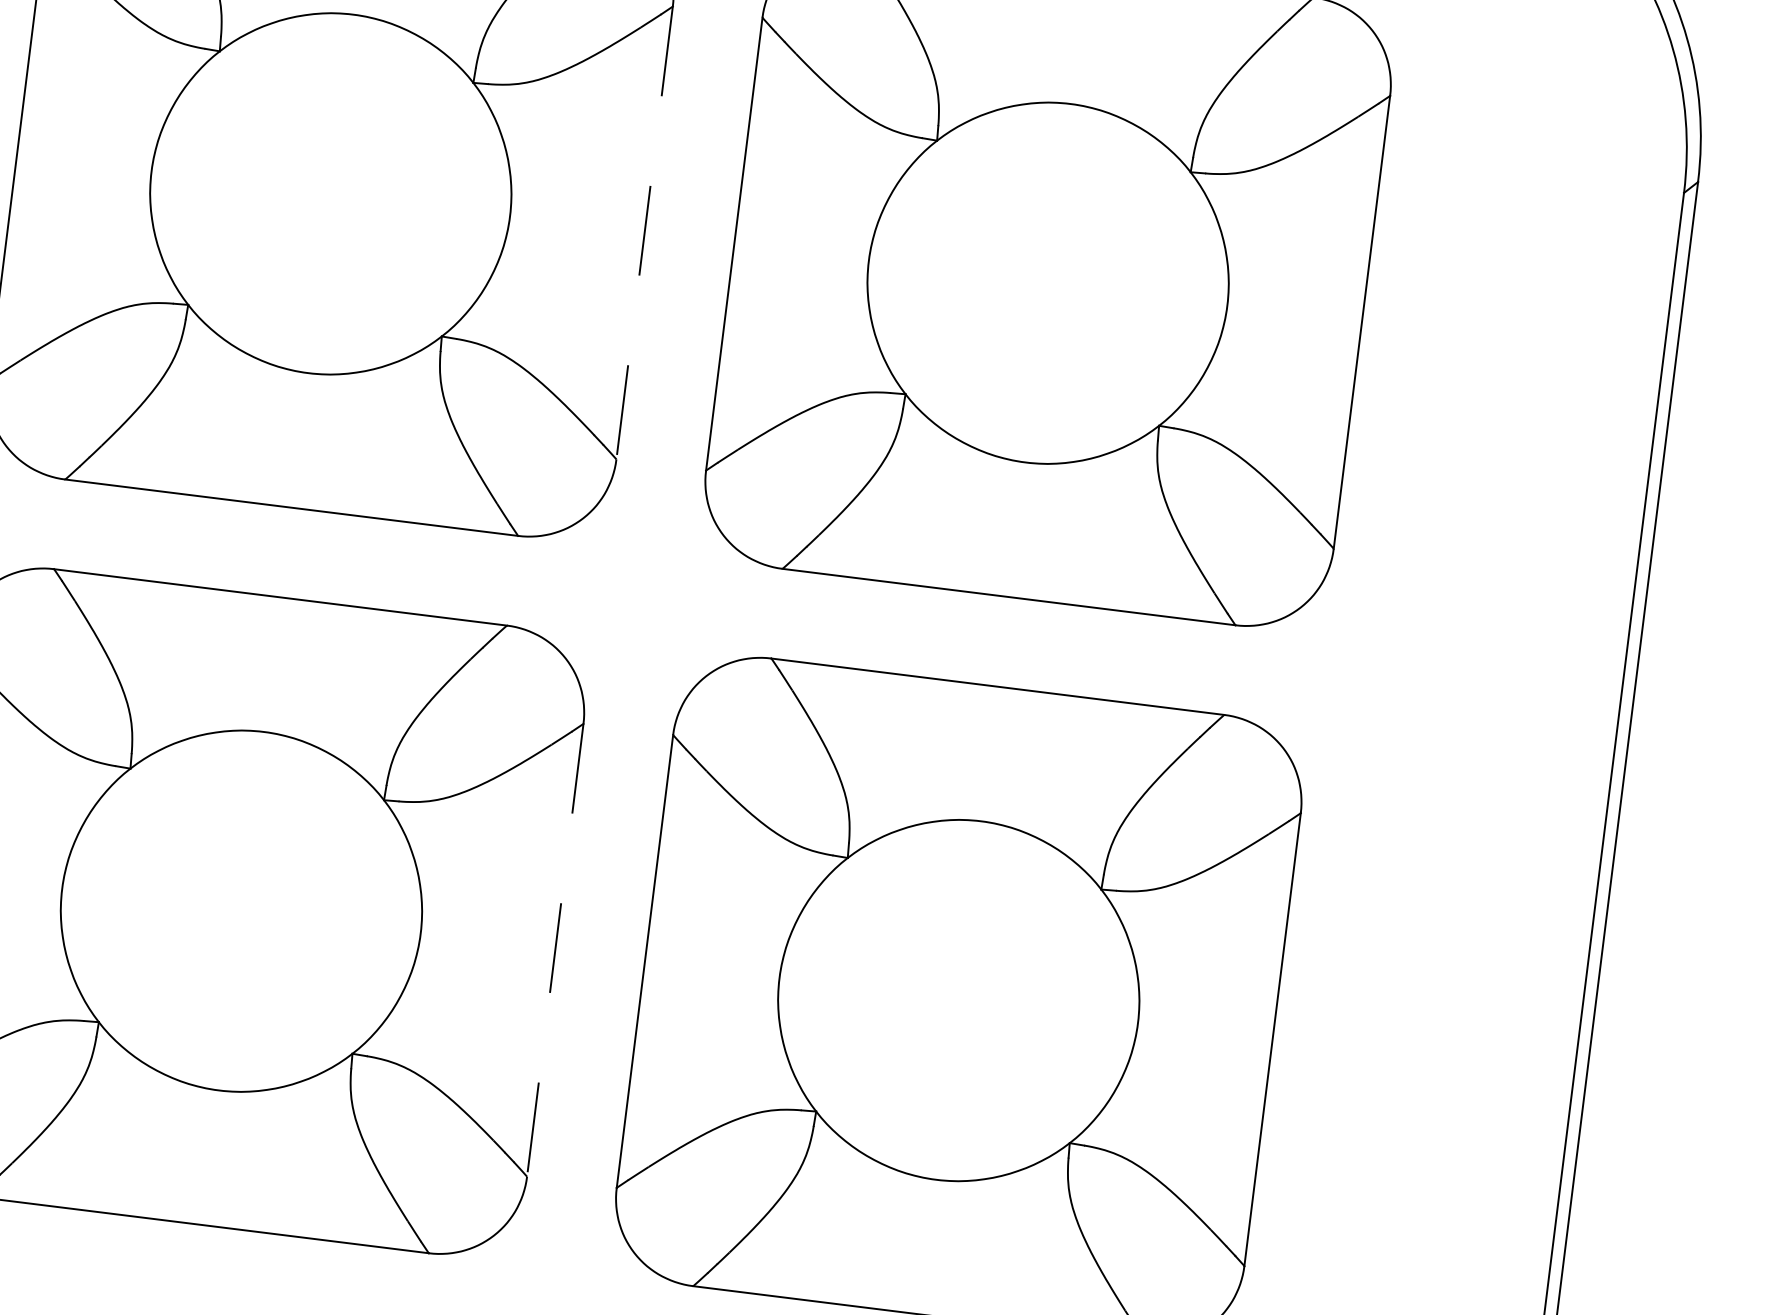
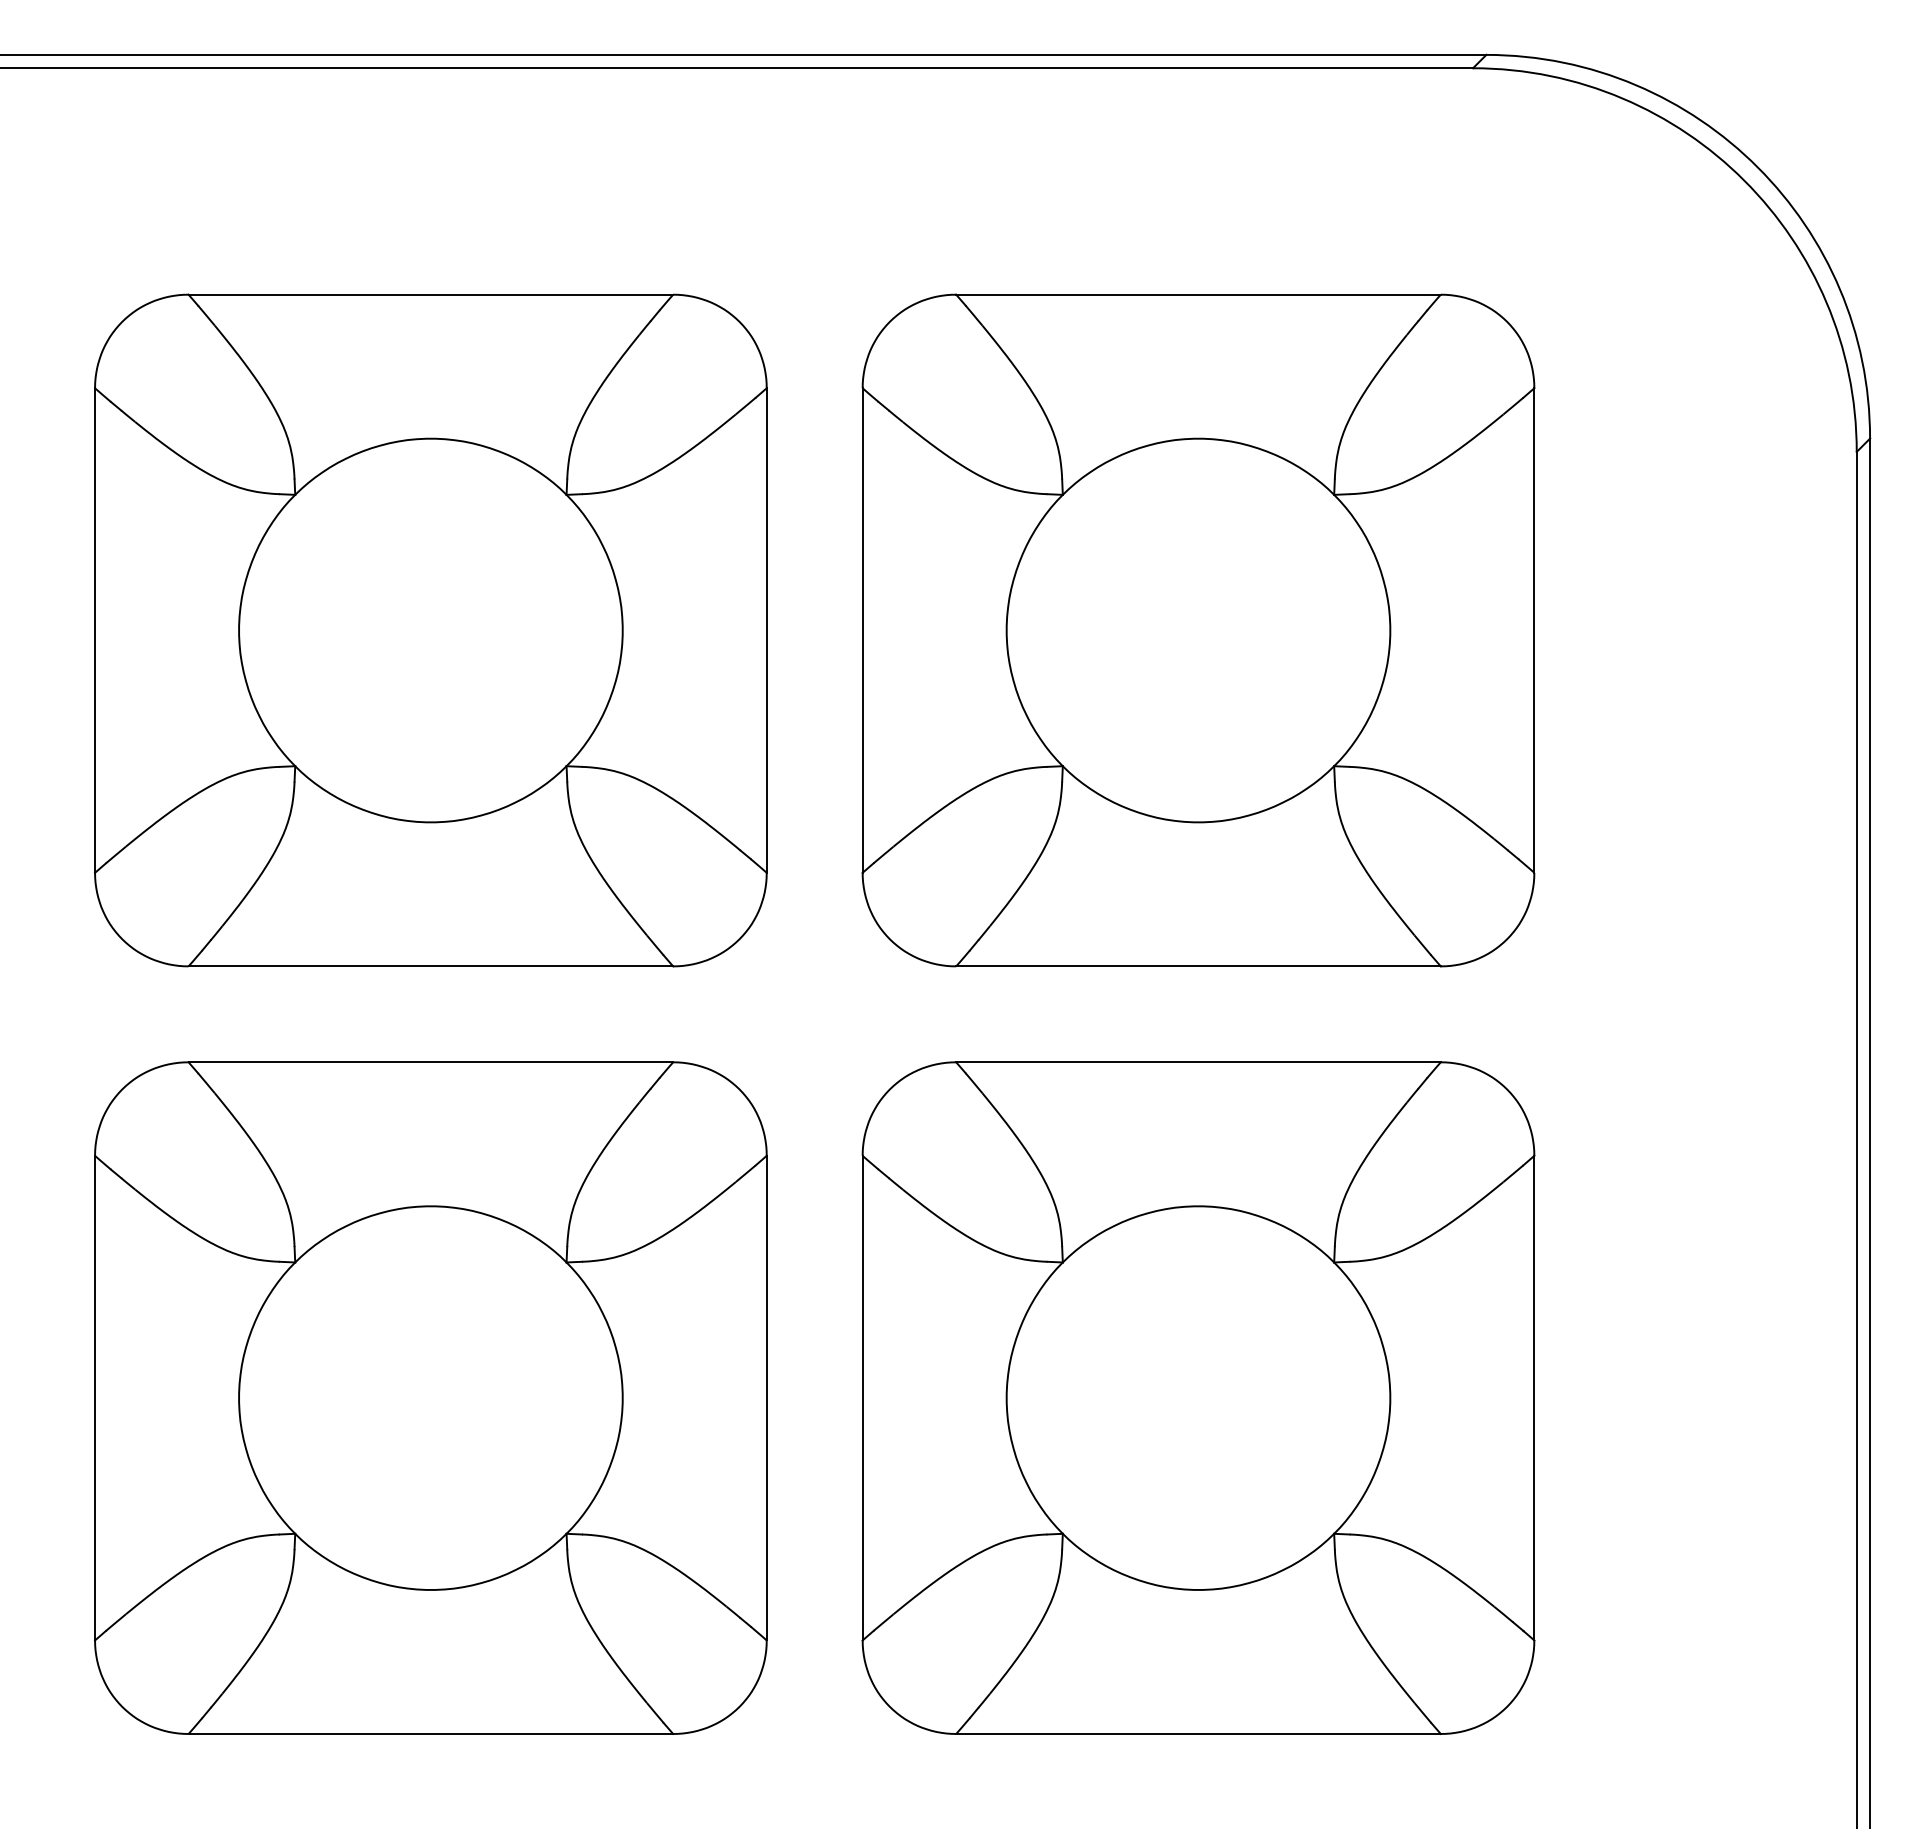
line: (644, 233) -> (766, 631), dashed -> solid
line: (555, 950) -> (766, 1398), dashed -> solid

